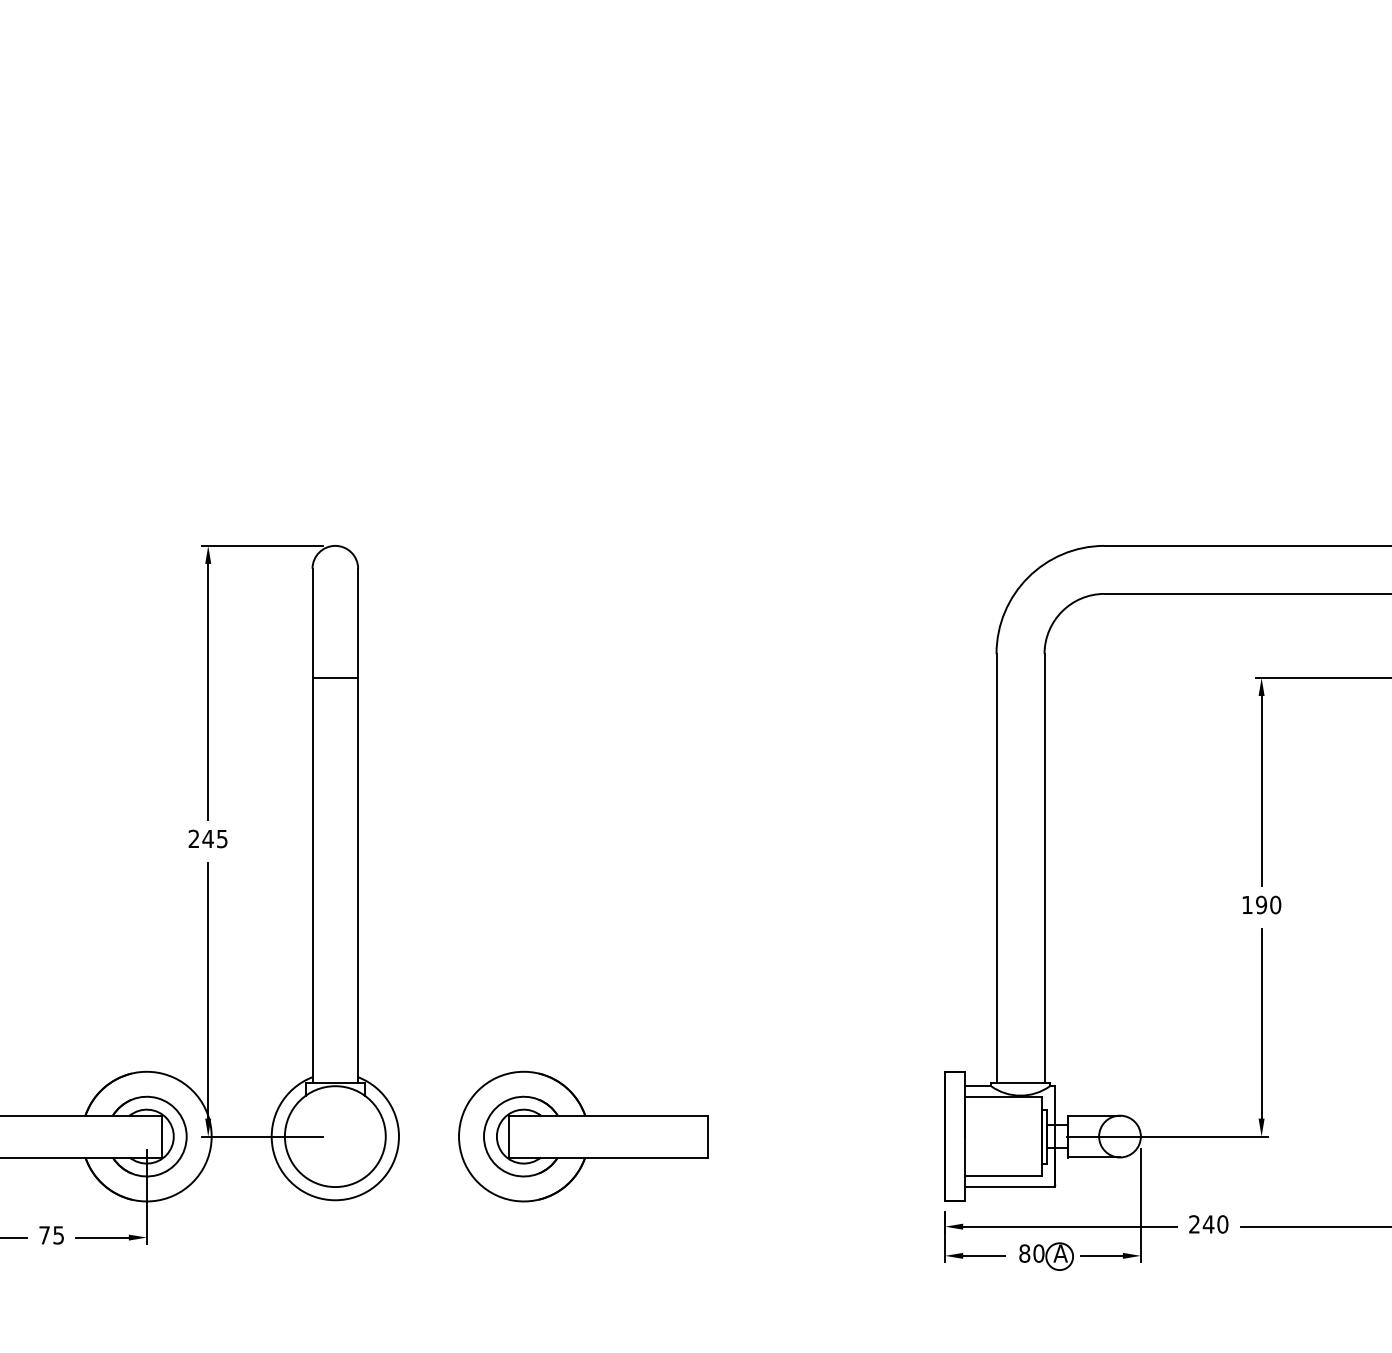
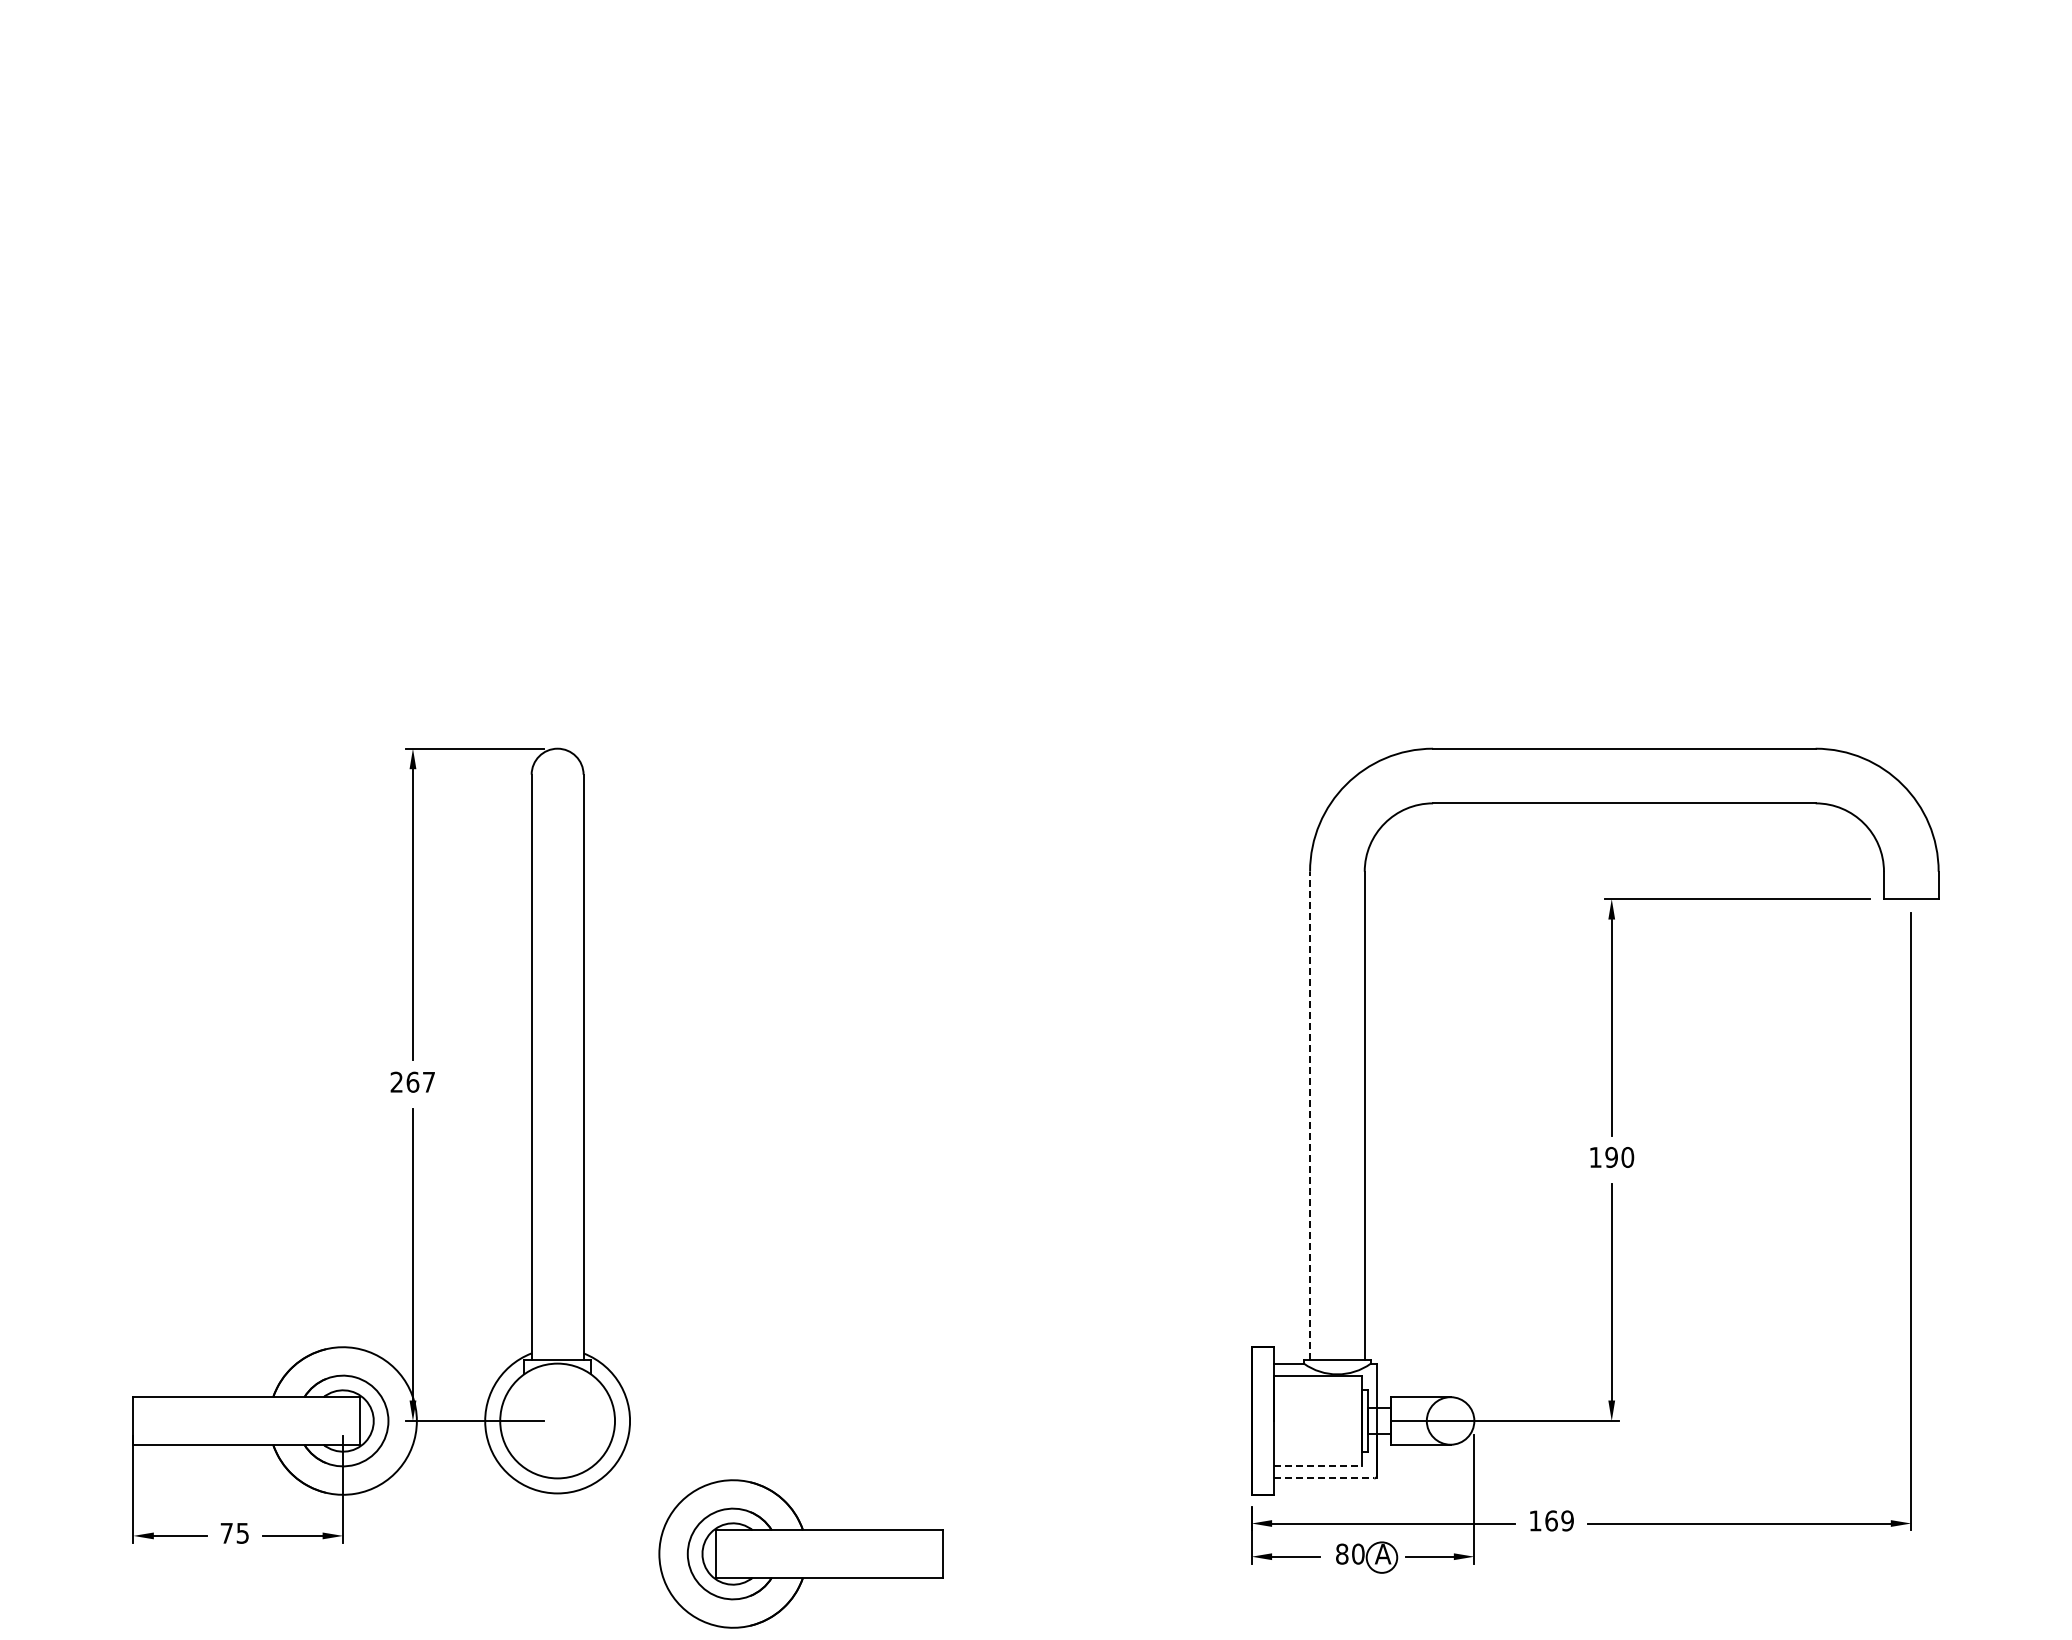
line: (335, 678) -> (557, 899), removed
text: (214, 838) -> (420, 1081), 245 -> 267
line: (996, 868) -> (1310, 1115), solid -> dashed
part: (583, 1136) -> (800, 1553), moved
line: (1003, 1176) -> (1318, 1466), solid -> dashed
line: (1009, 1187) -> (1324, 1478), solid -> dashed
text: (1208, 1224) -> (1551, 1520), 240 -> 169

